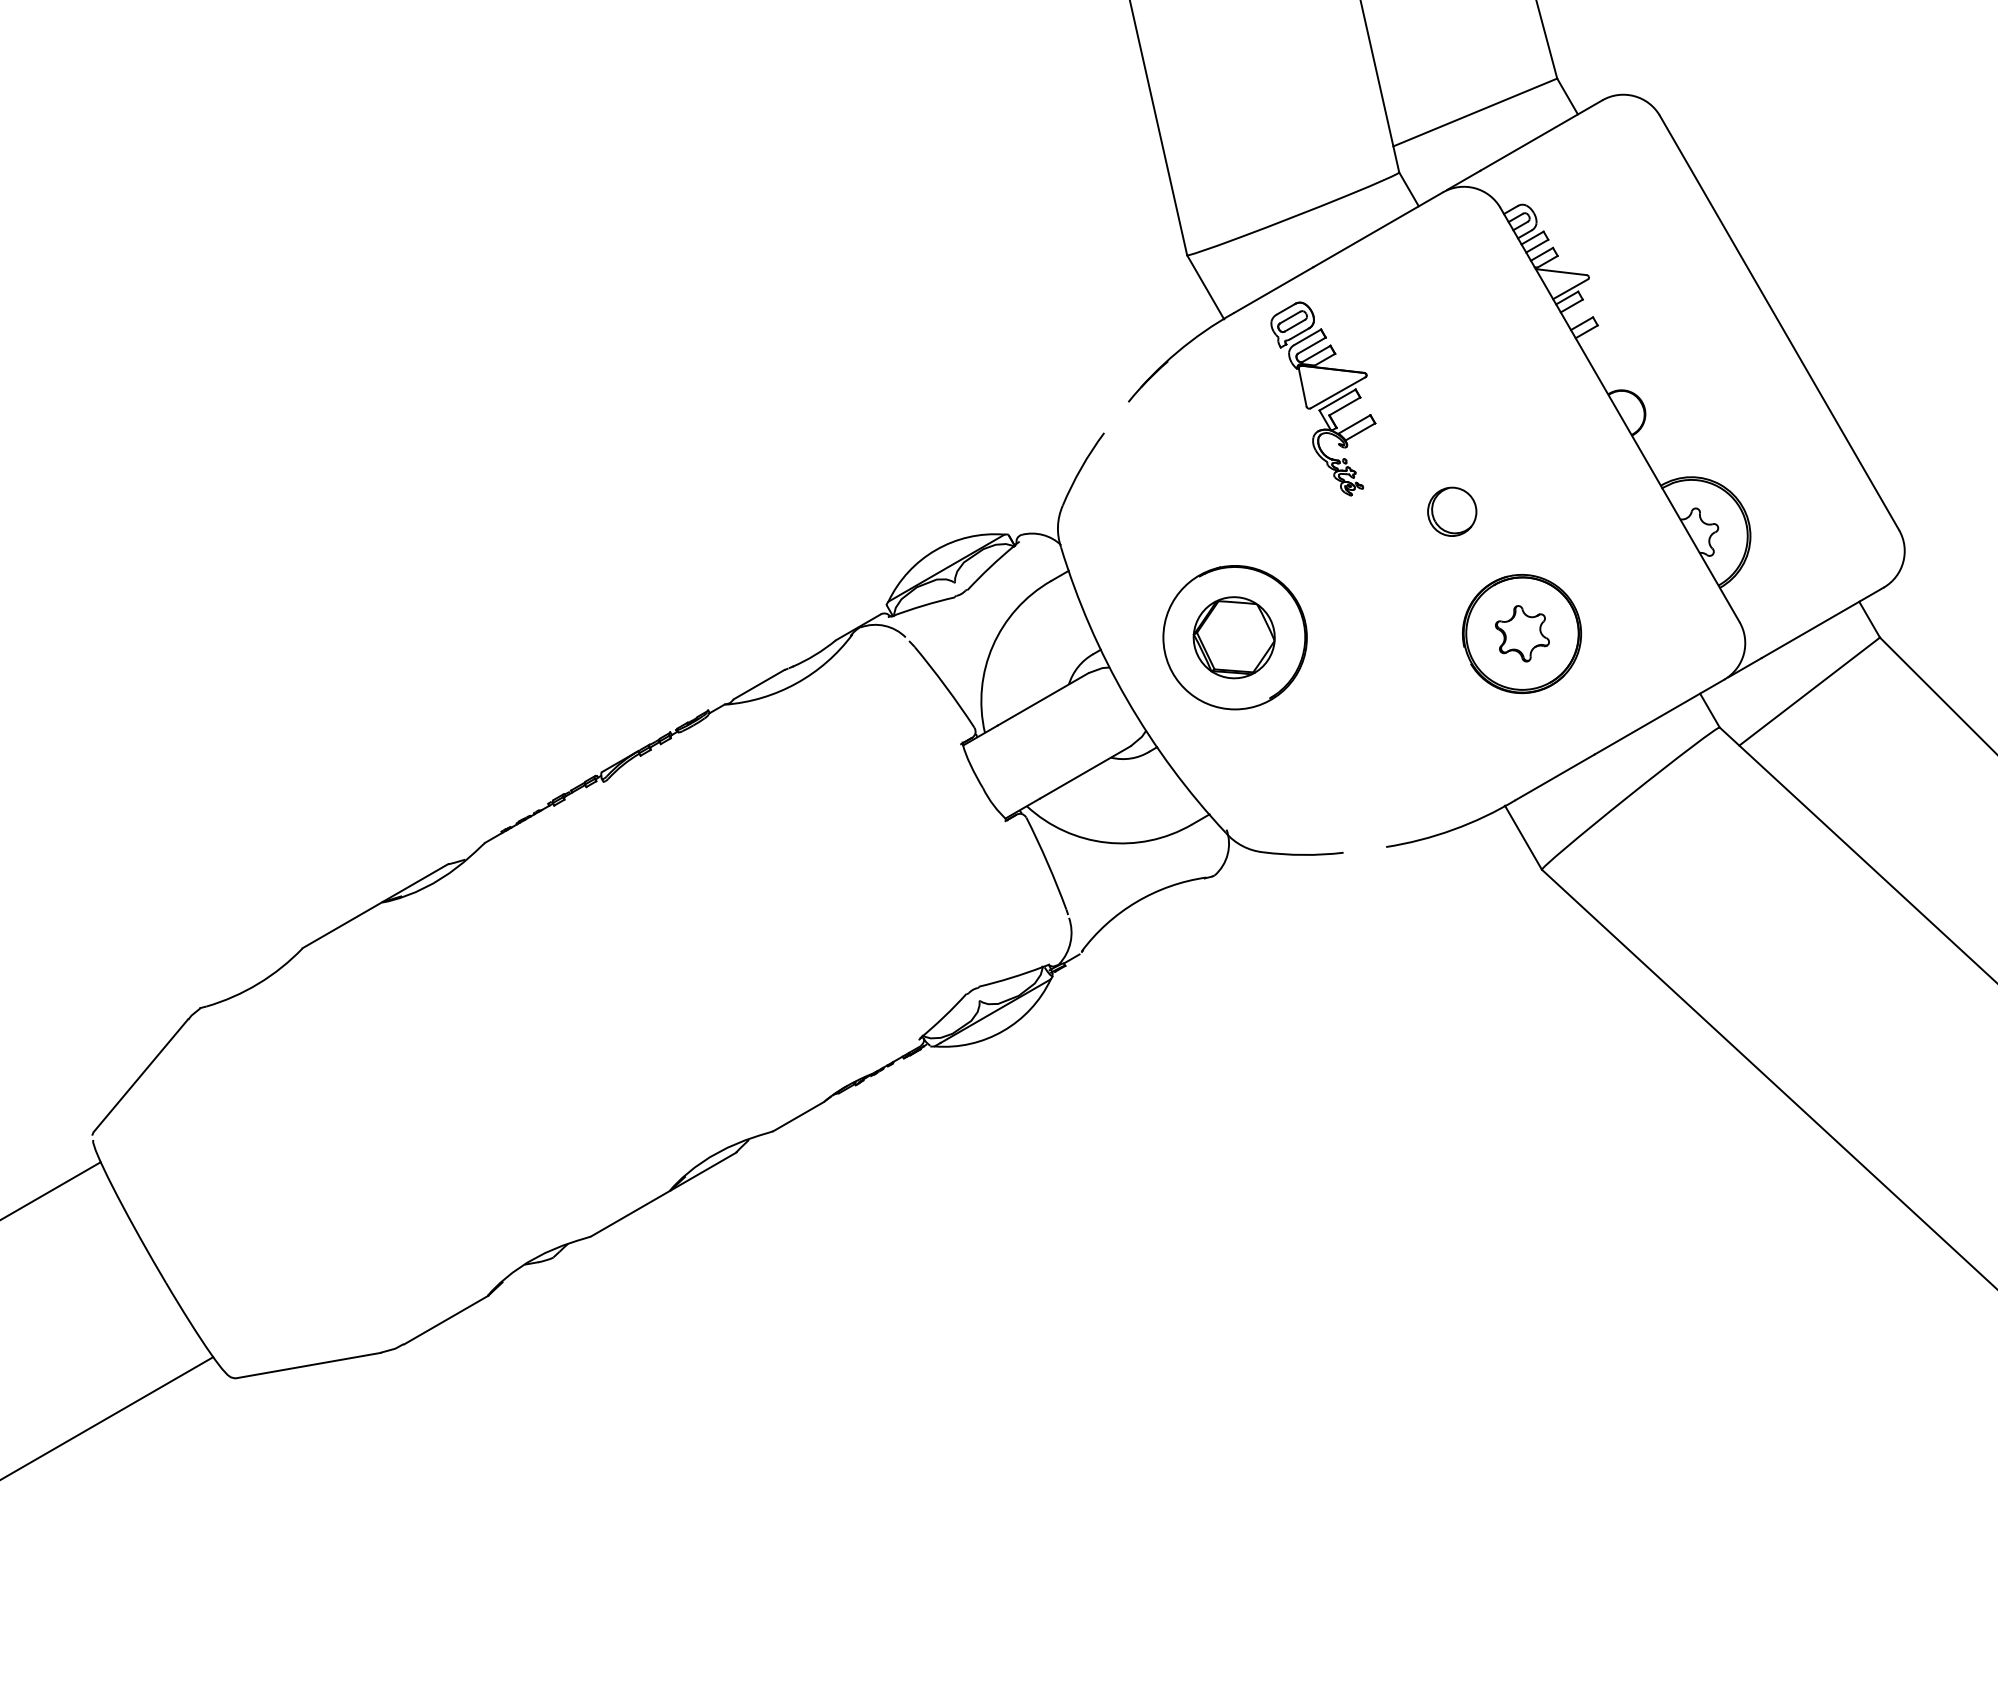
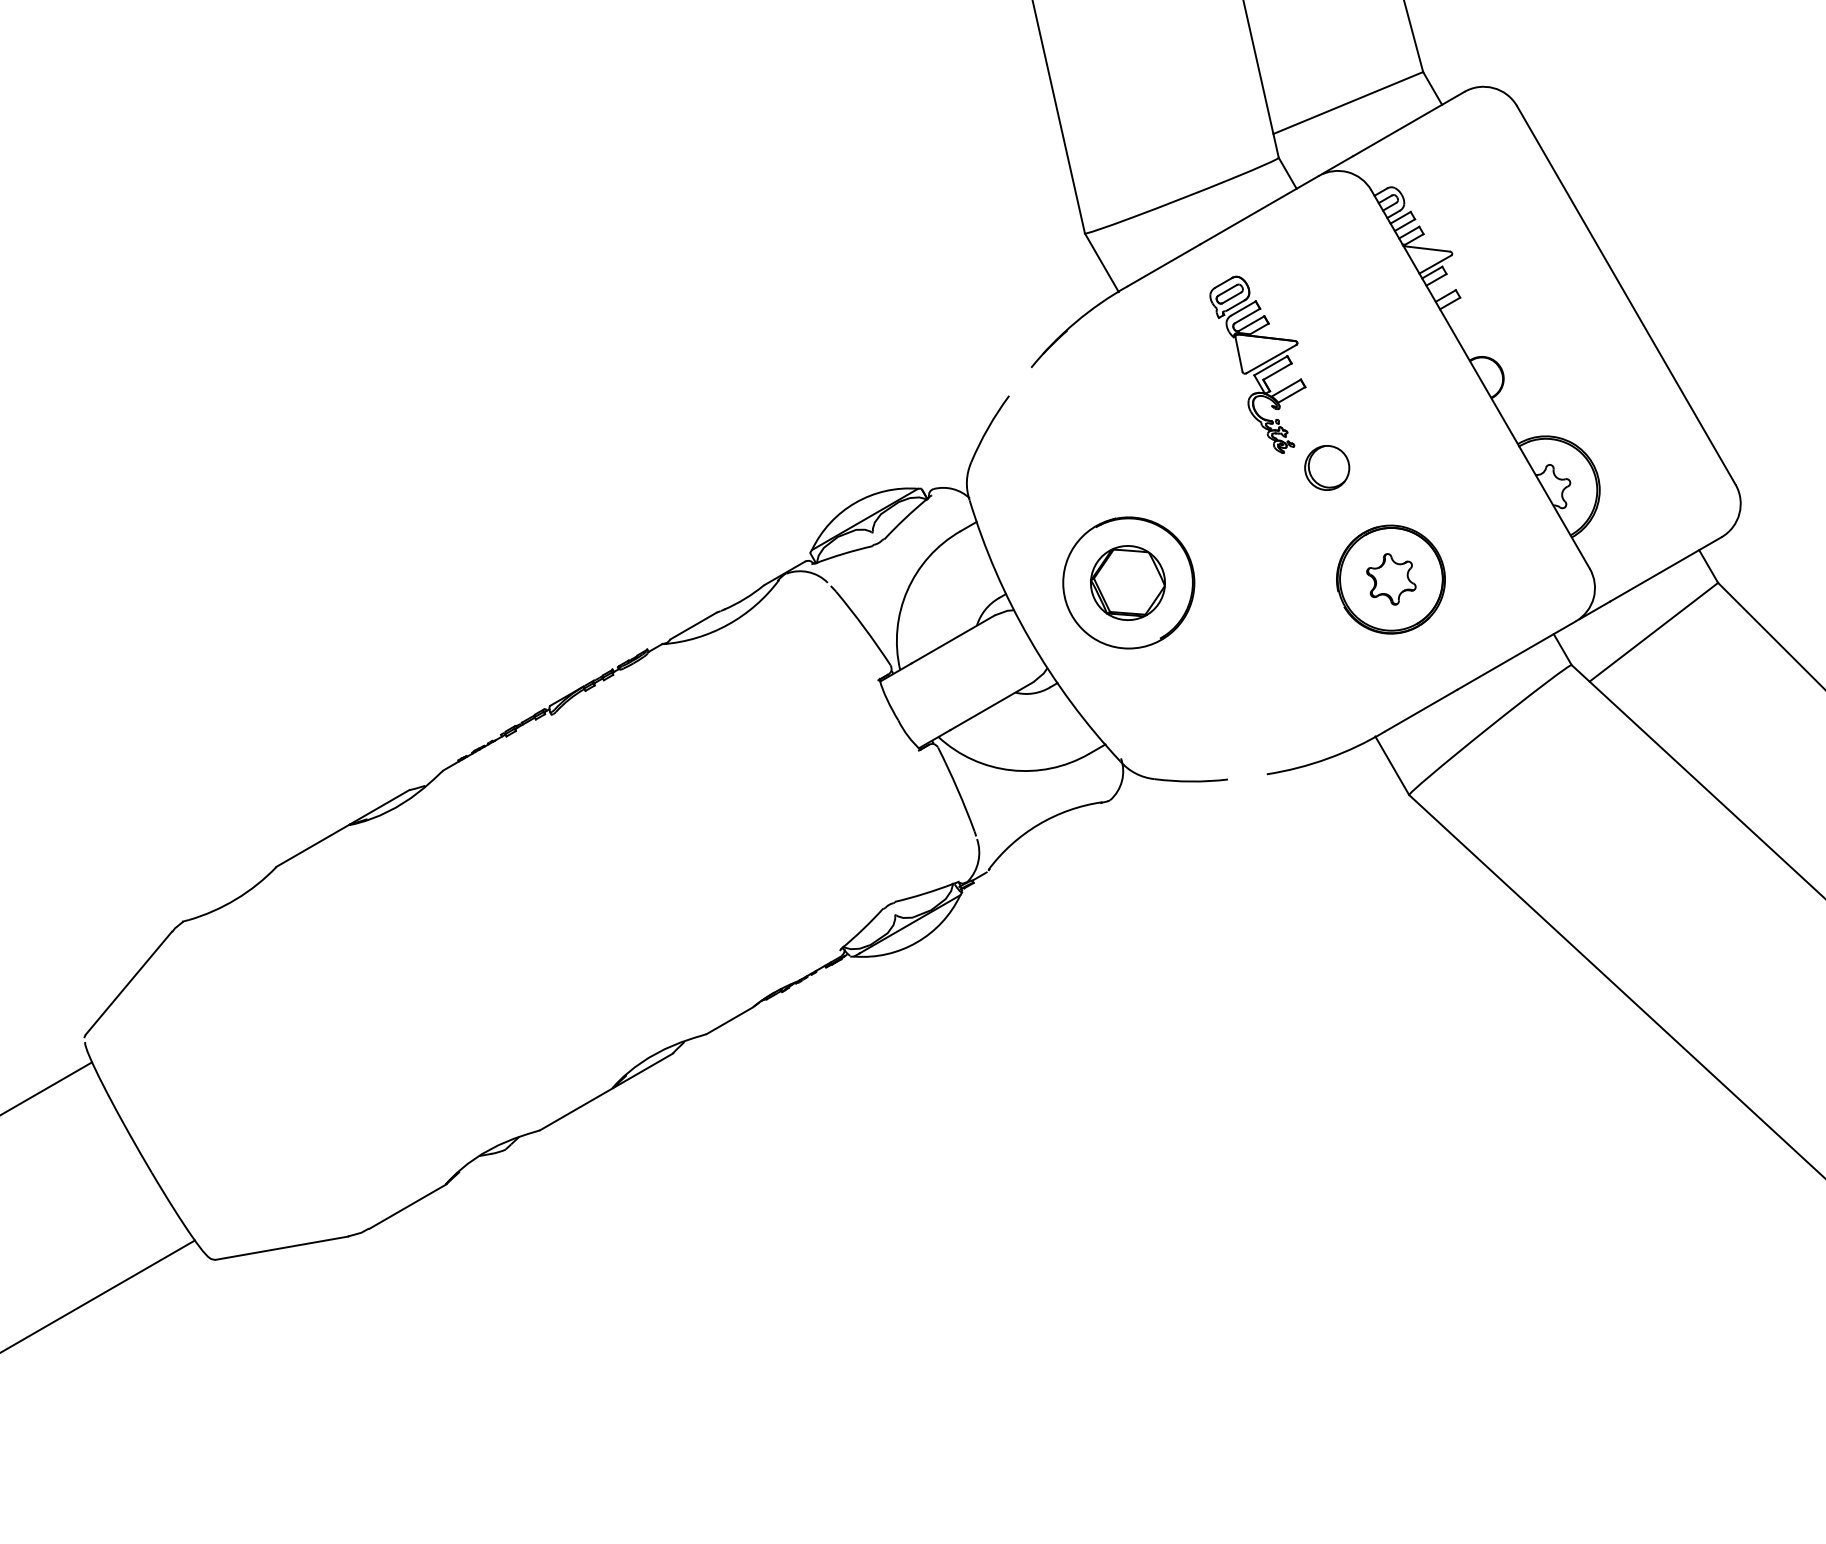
part: (1323, 398) -> (1257, 364), moved

